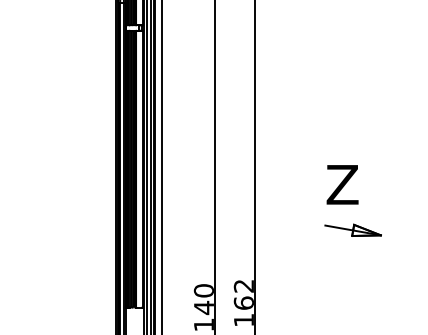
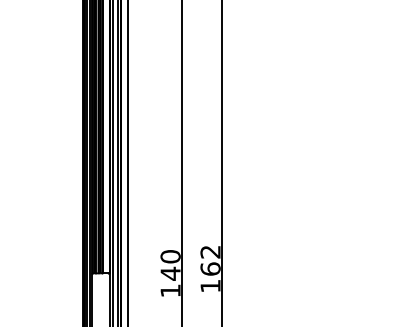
part: (352, 200) -> (319, 166), removed

